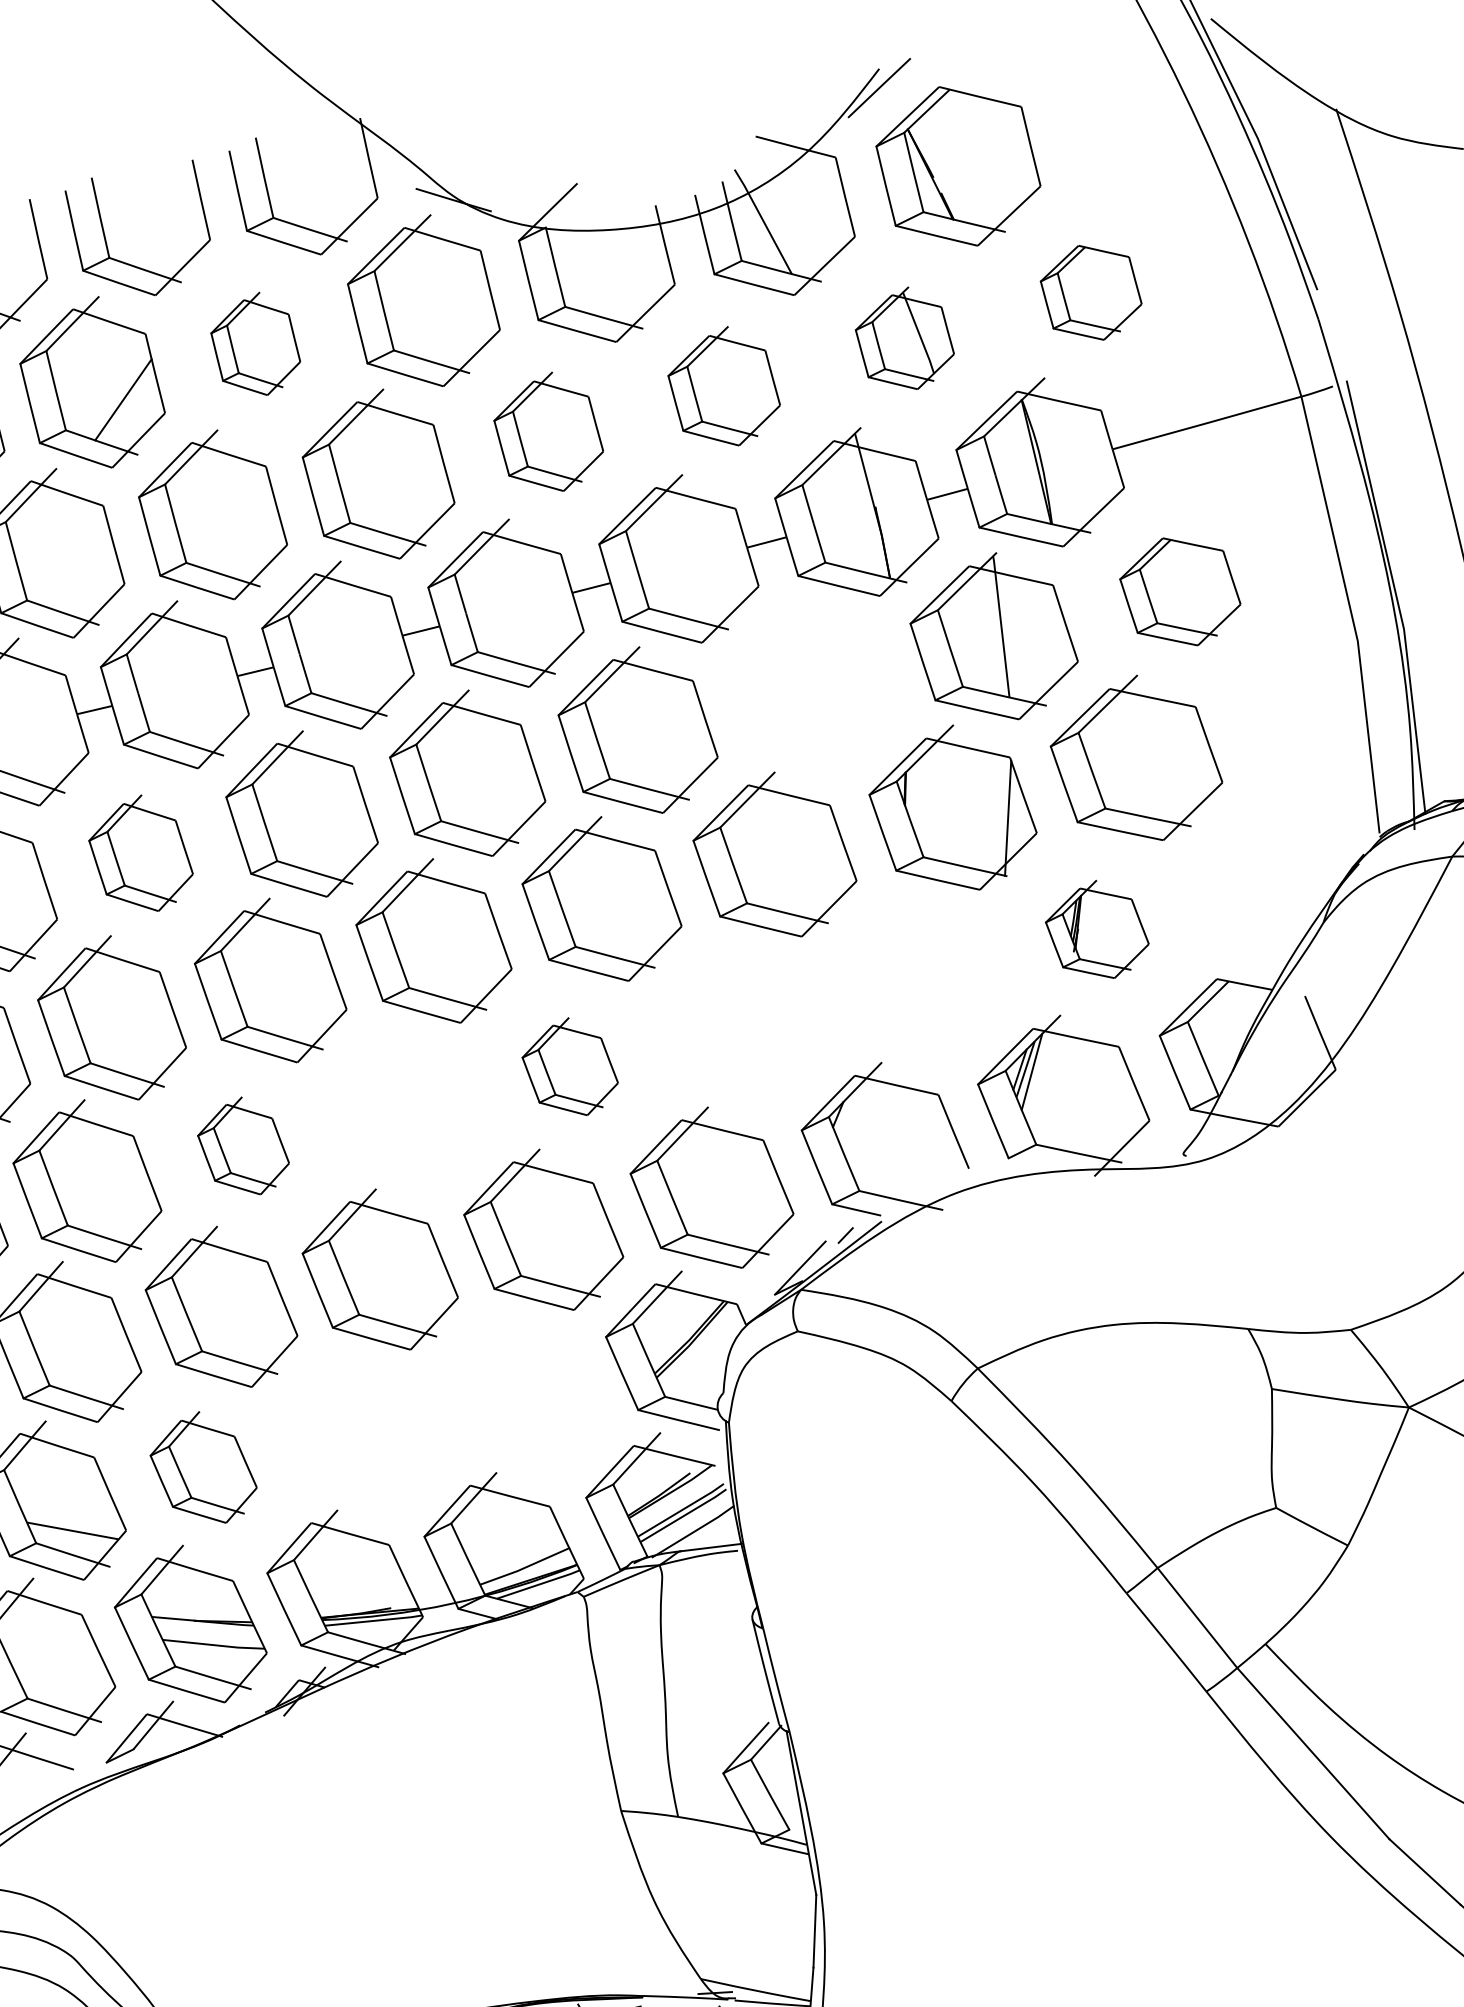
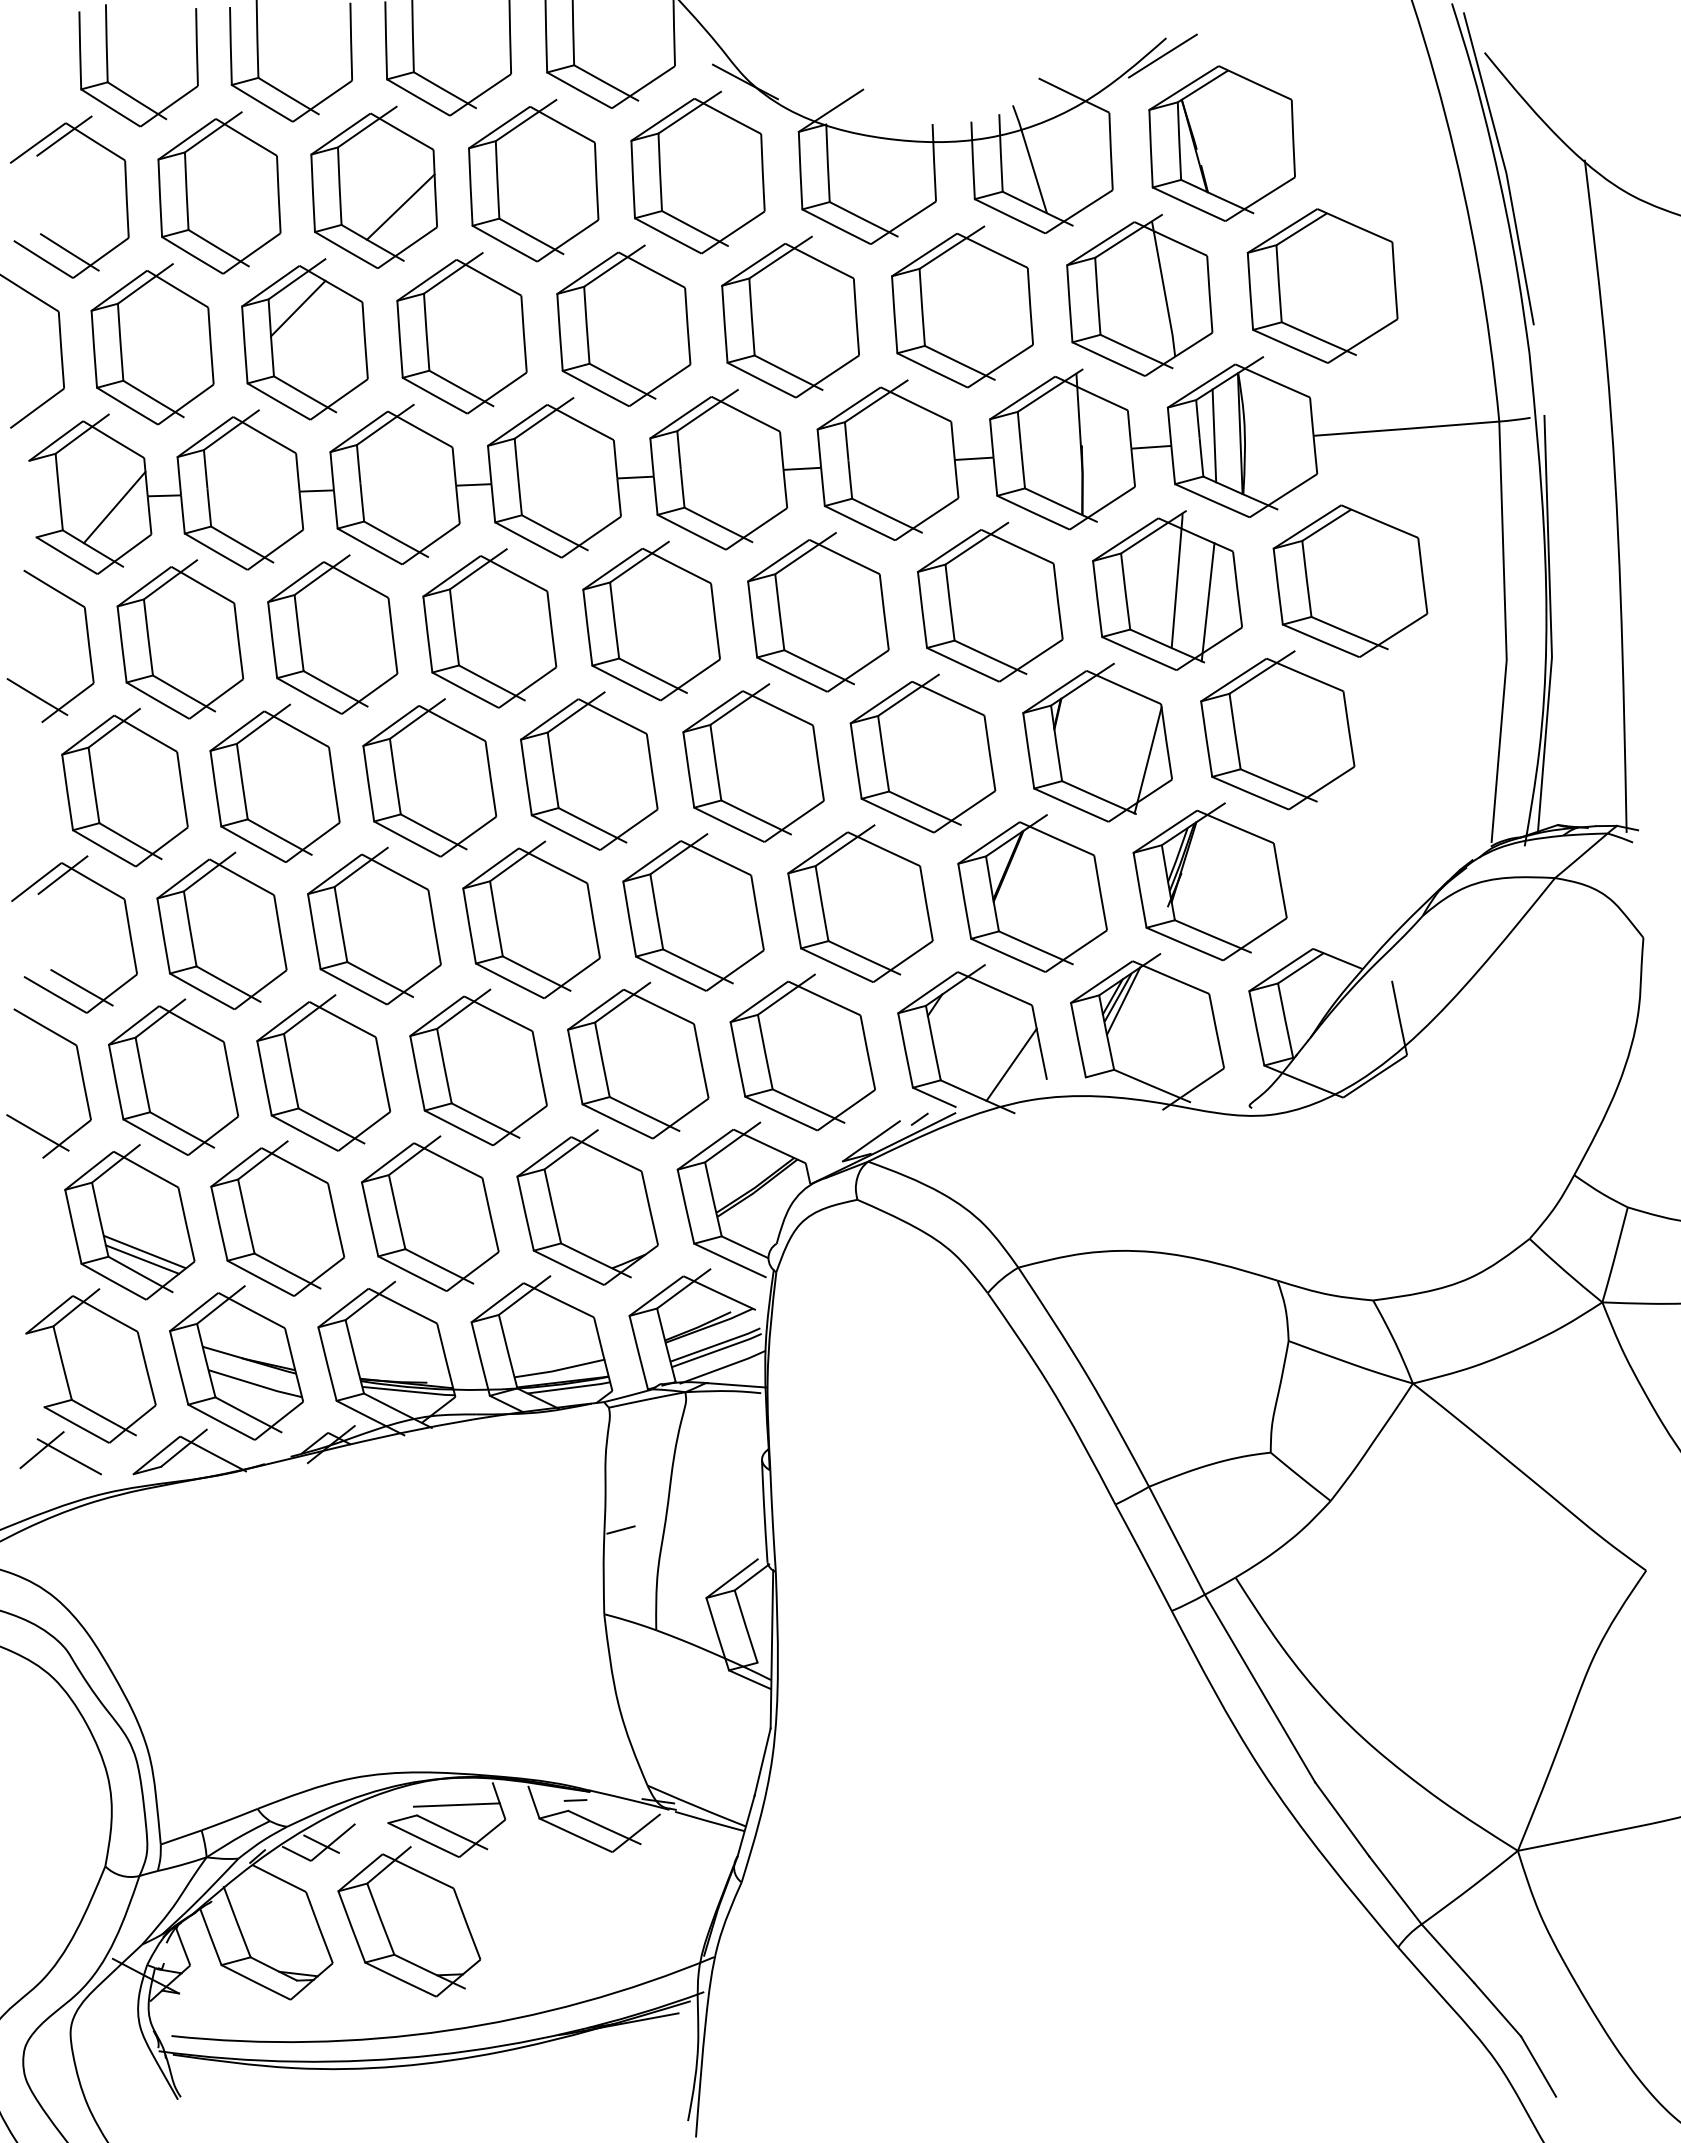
part: (1091, 292) -> (1322, 285), size x1.67
part: (904, 340) -> (1139, 295), size x1.67
part: (255, 345) -> (533, 180), size x1.67
part: (723, 387) -> (962, 306), size x1.43
part: (548, 433) -> (790, 316), size x1.43
line: (1010, 469) -> (1214, 435), added
line: (38, 525) -> (298, 308), added
part: (1180, 591) -> (1350, 580), size x1.43
line: (1037, 643) -> (1207, 602), added
part: (812, 686) -> (990, 601), added
part: (140, 855) -> (332, 634), size x1.43
part: (1096, 930) -> (1209, 881), size x1.67
part: (915, 979) -> (1032, 893), added
part: (740, 1024) -> (860, 903), added
part: (569, 1068) -> (693, 912), size x1.67
part: (404, 1108) -> (531, 919), added
part: (243, 1146) -> (374, 925), size x1.67
line: (929, 1160) -> (1011, 1064), added
part: (520, 1394) -> (587, 1207), added
part: (359, 1432) -> (430, 1213), added
part: (202, 1469) -> (277, 1218), size x1.43
line: (71, 1539) -> (142, 1259), added
line: (620, 1720) -> (620, 1529), added

